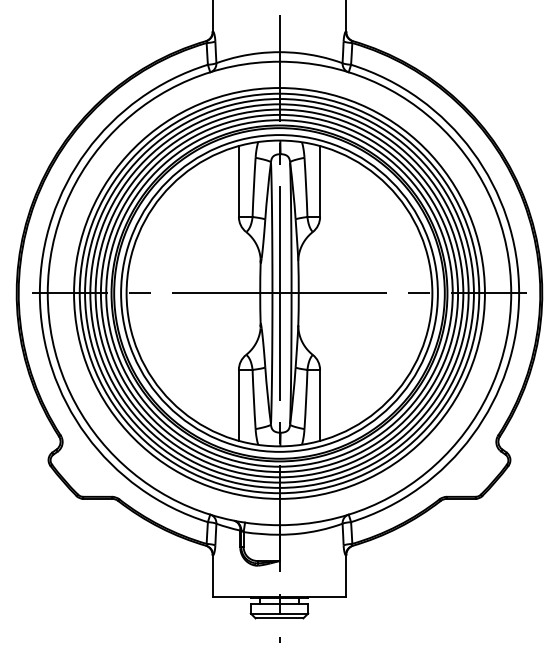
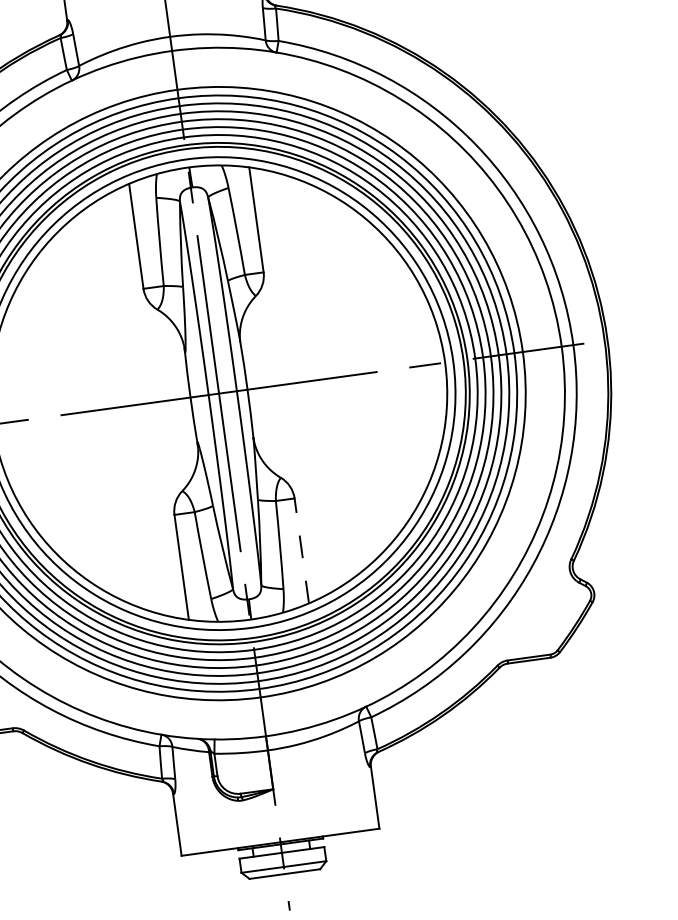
line: (320, 404) -> (302, 549), solid -> dashed

